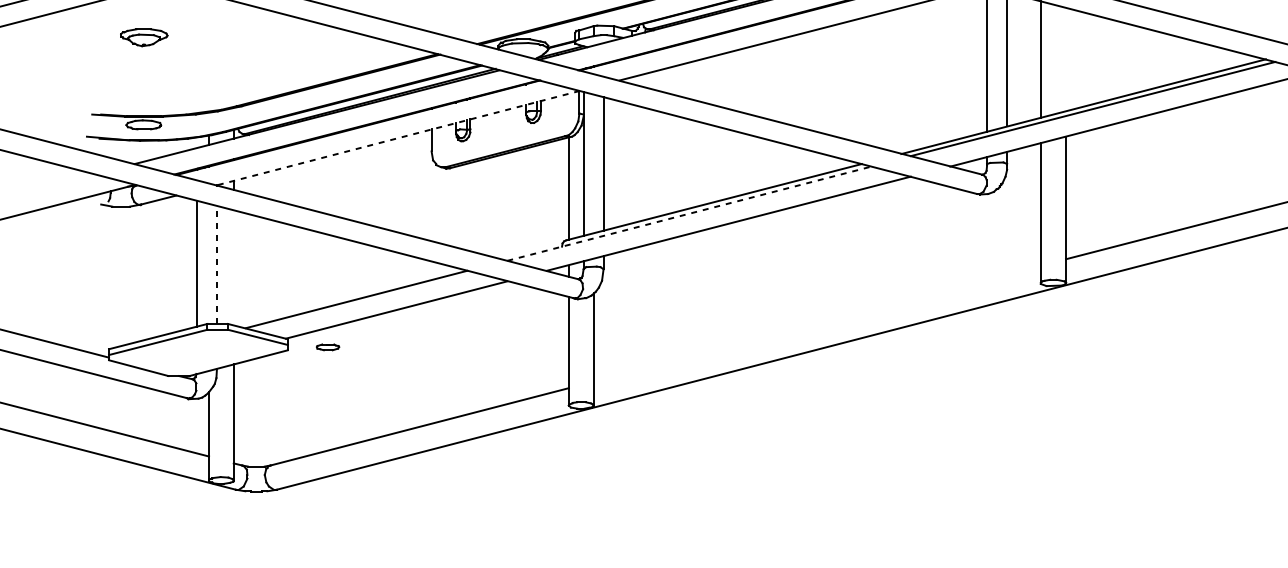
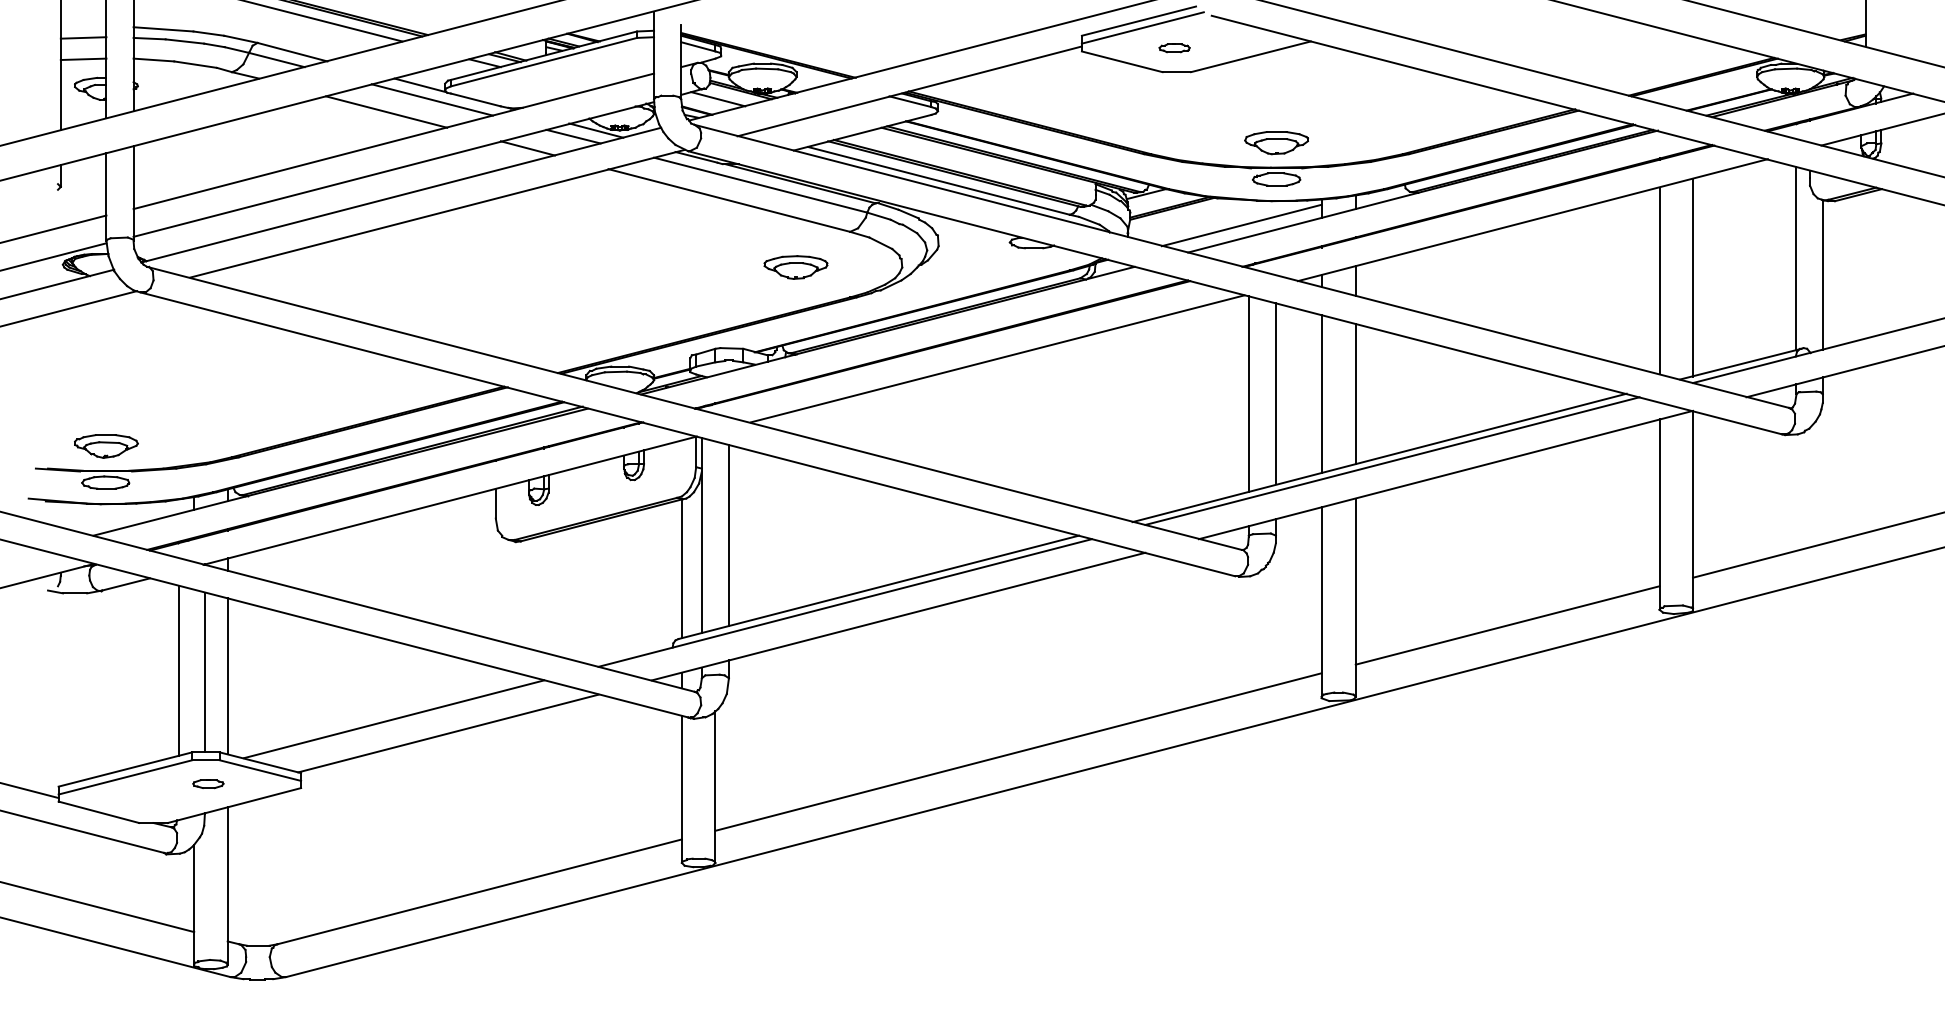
part: (144, 37) -> (106, 446), moved
line: (1065, 59) -> (1355, 393), added
line: (398, 138) -> (450, 500), dashed -> solid
line: (689, 214) -> (845, 603), dashed -> solid
line: (216, 265) -> (204, 672), dashed -> solid
line: (233, 267) -> (227, 675), added
line: (817, 323) -> (1018, 751), added
part: (328, 347) -> (208, 784), moved

